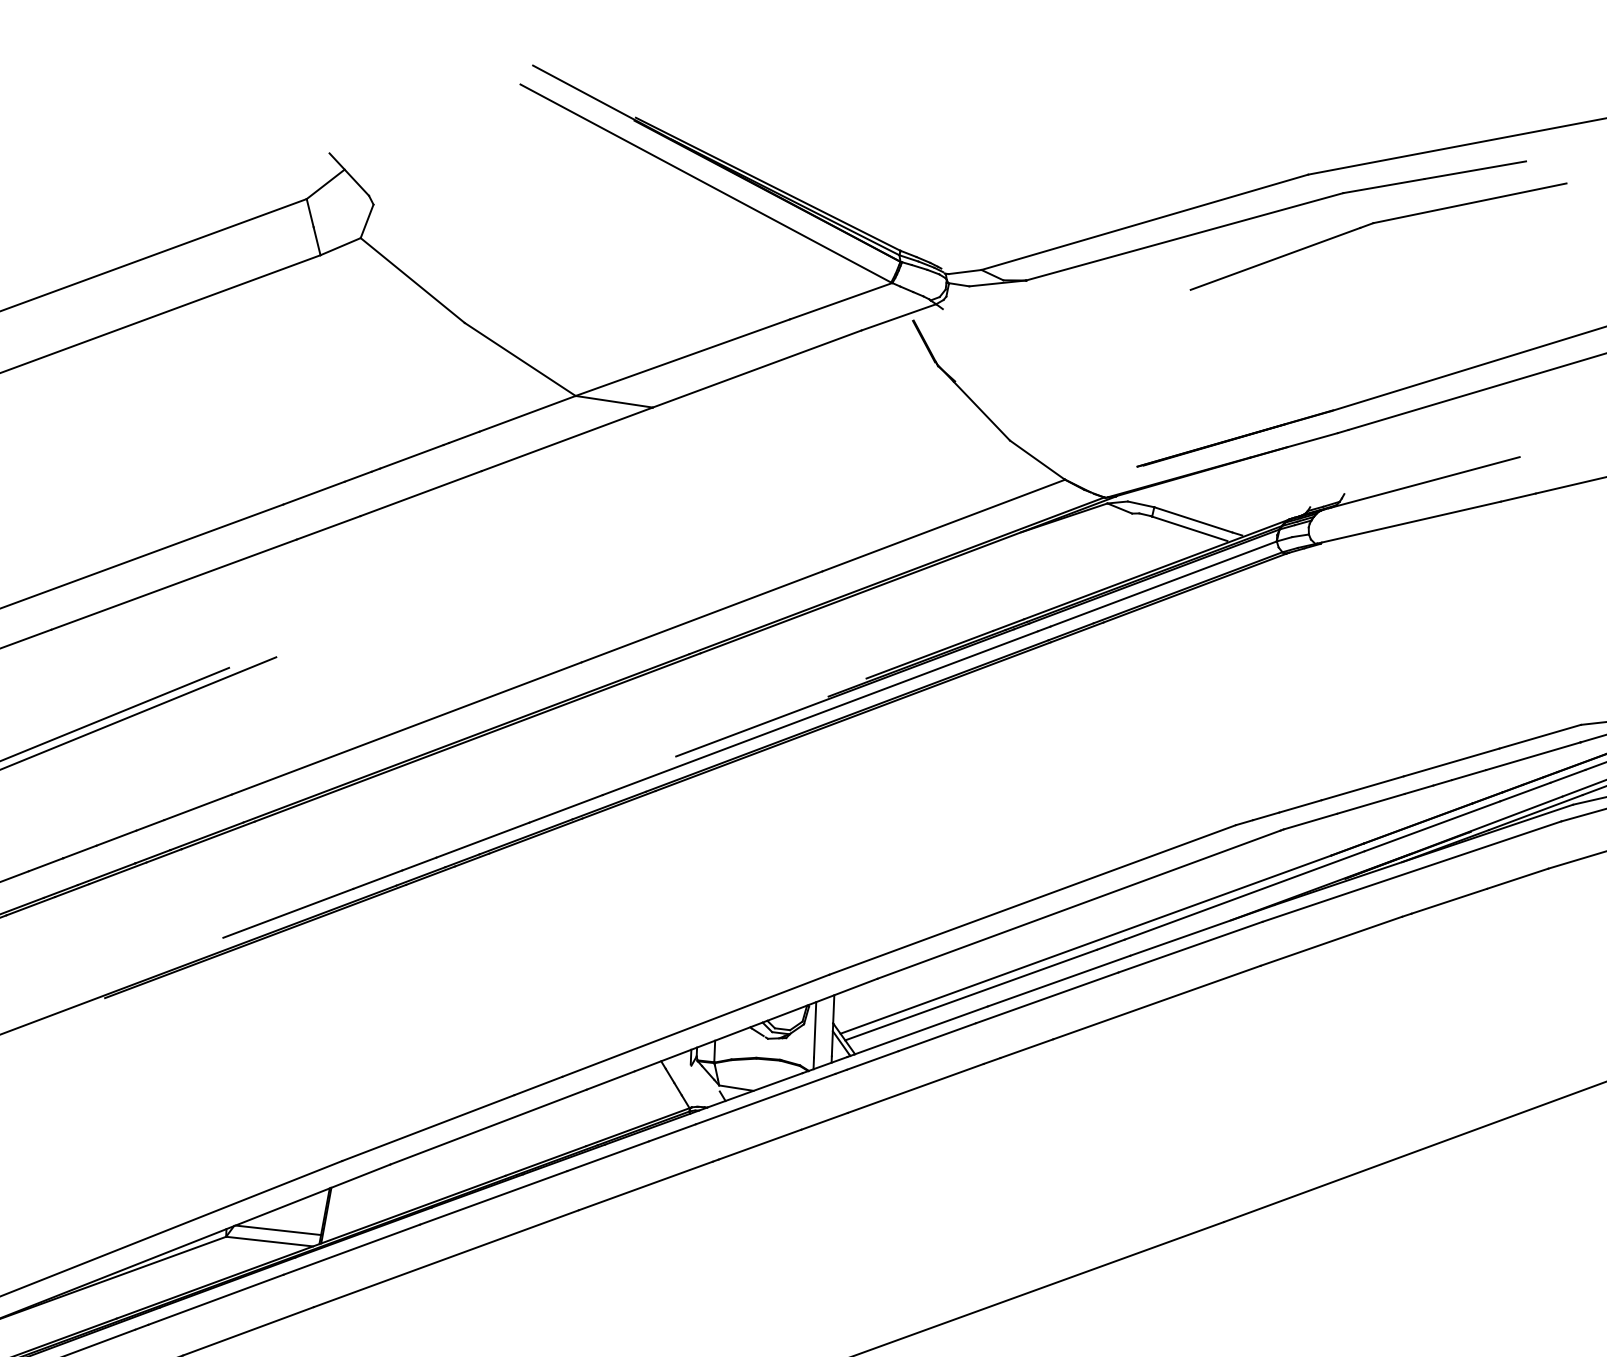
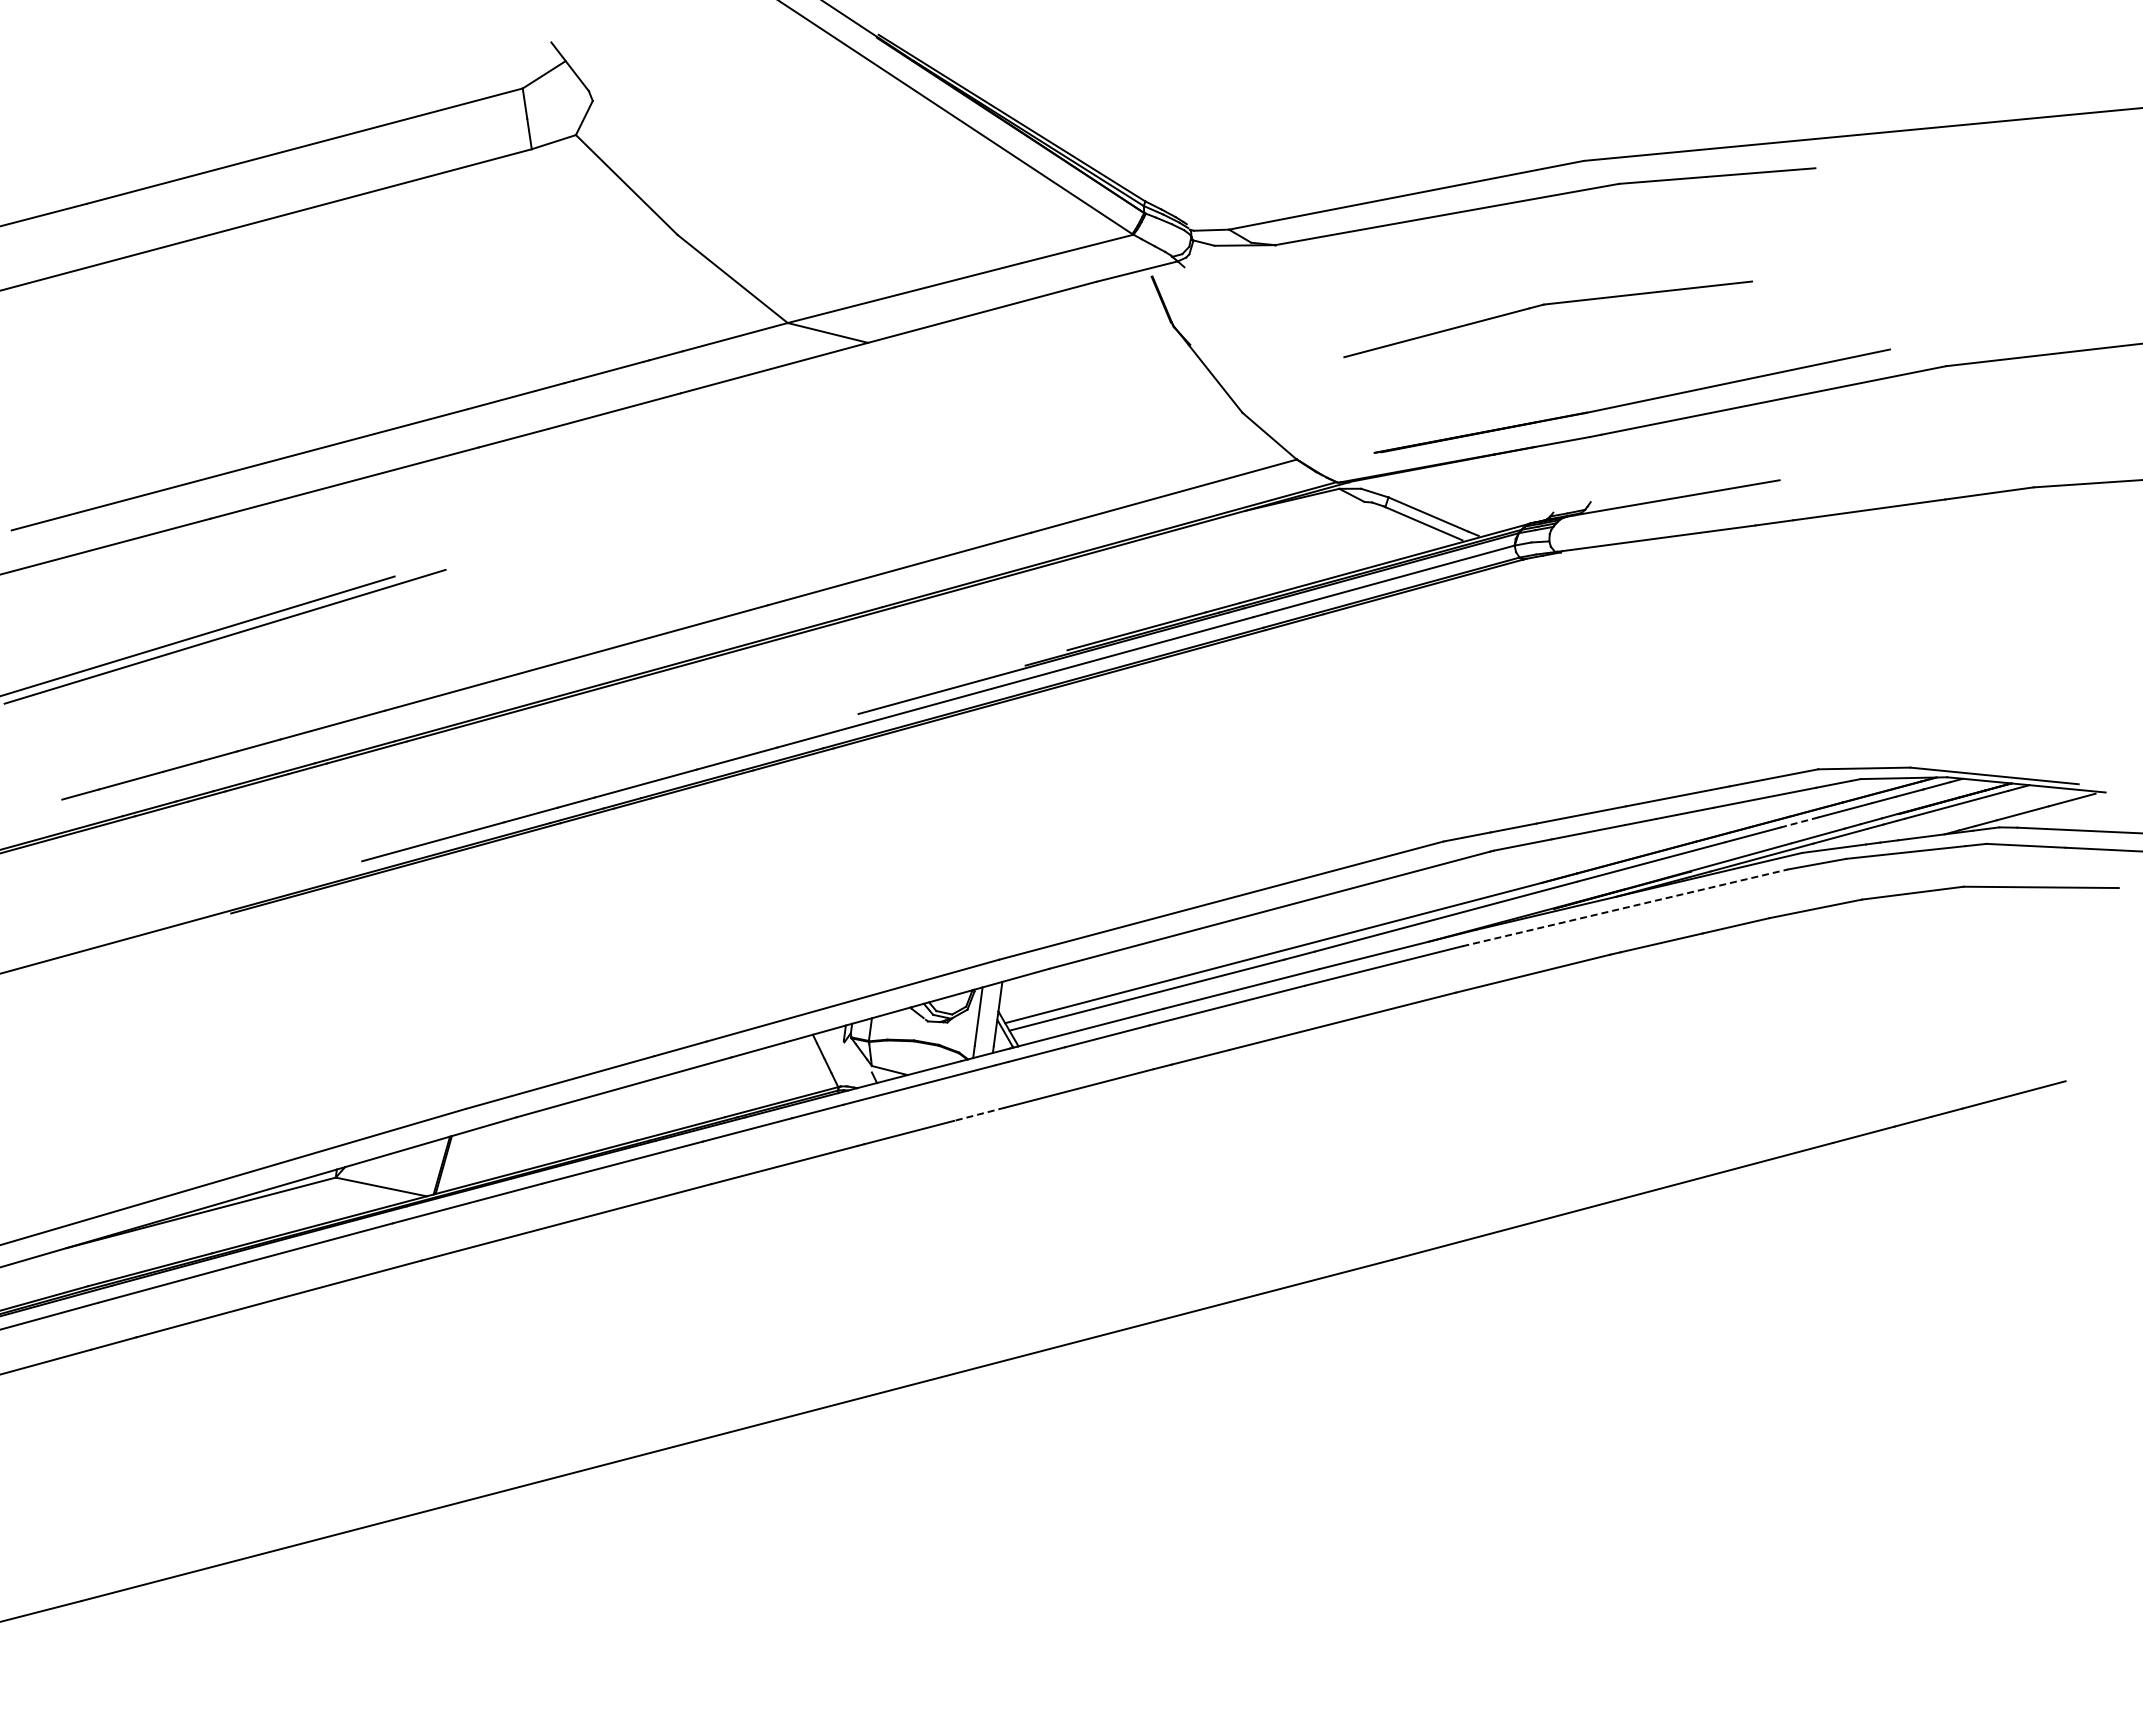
part: (1376, 223) -> (1547, 305), moved
line: (1568, 776) -> (1799, 822), solid -> dashed
line: (1412, 871) -> (1625, 907), solid -> dashed
line: (824, 1121) -> (979, 1114), solid -> dashed
line: (278, 1229) -> (391, 1175), removed

